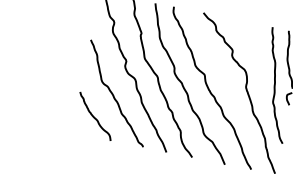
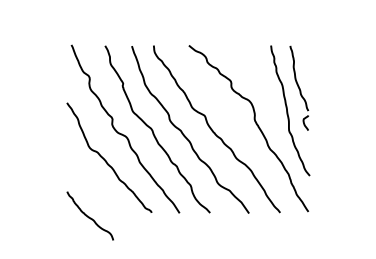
curve: (94, 116) -> (89, 216), moved

